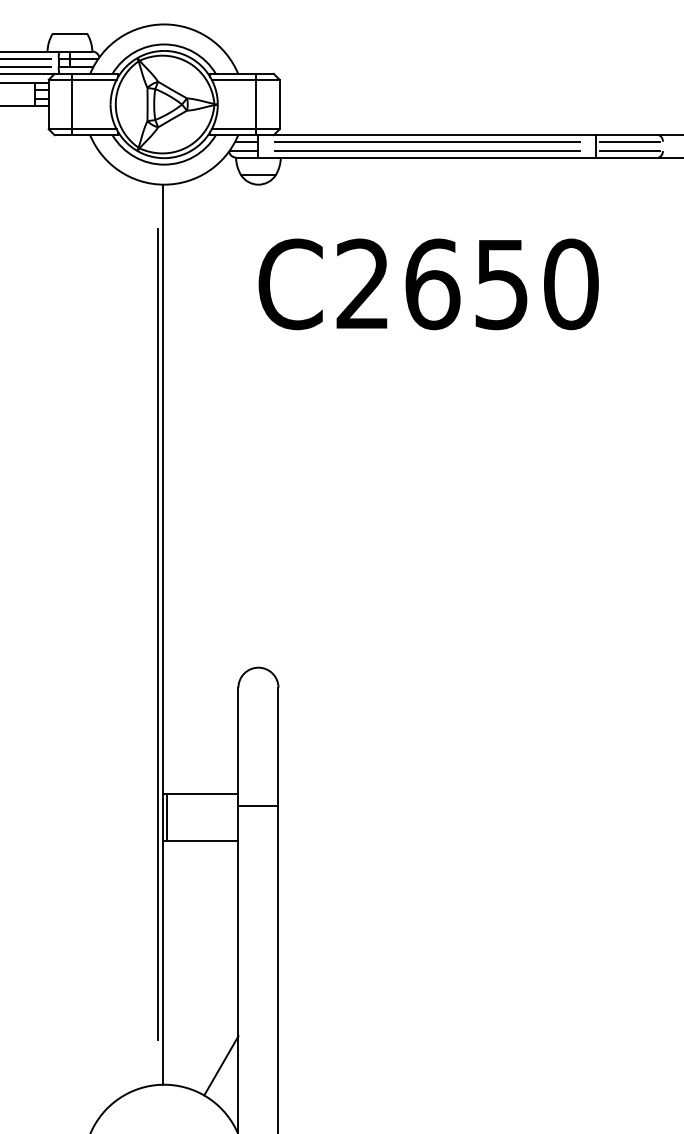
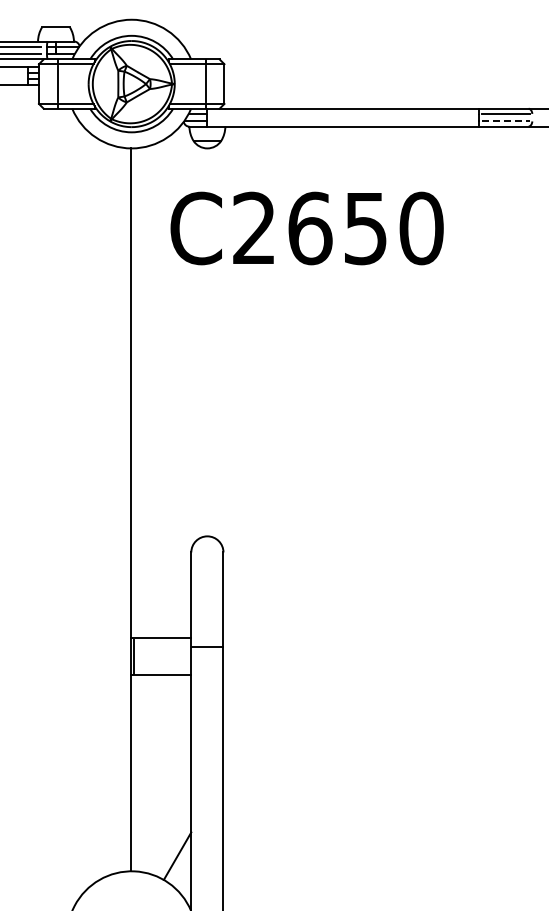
line: (426, 142) -> (342, 114), removed
line: (426, 151) -> (342, 121), removed
line: (630, 151) -> (506, 121), solid -> dashed
text: (427, 284) -> (306, 228), moved
line: (157, 634) -> (126, 509), removed

